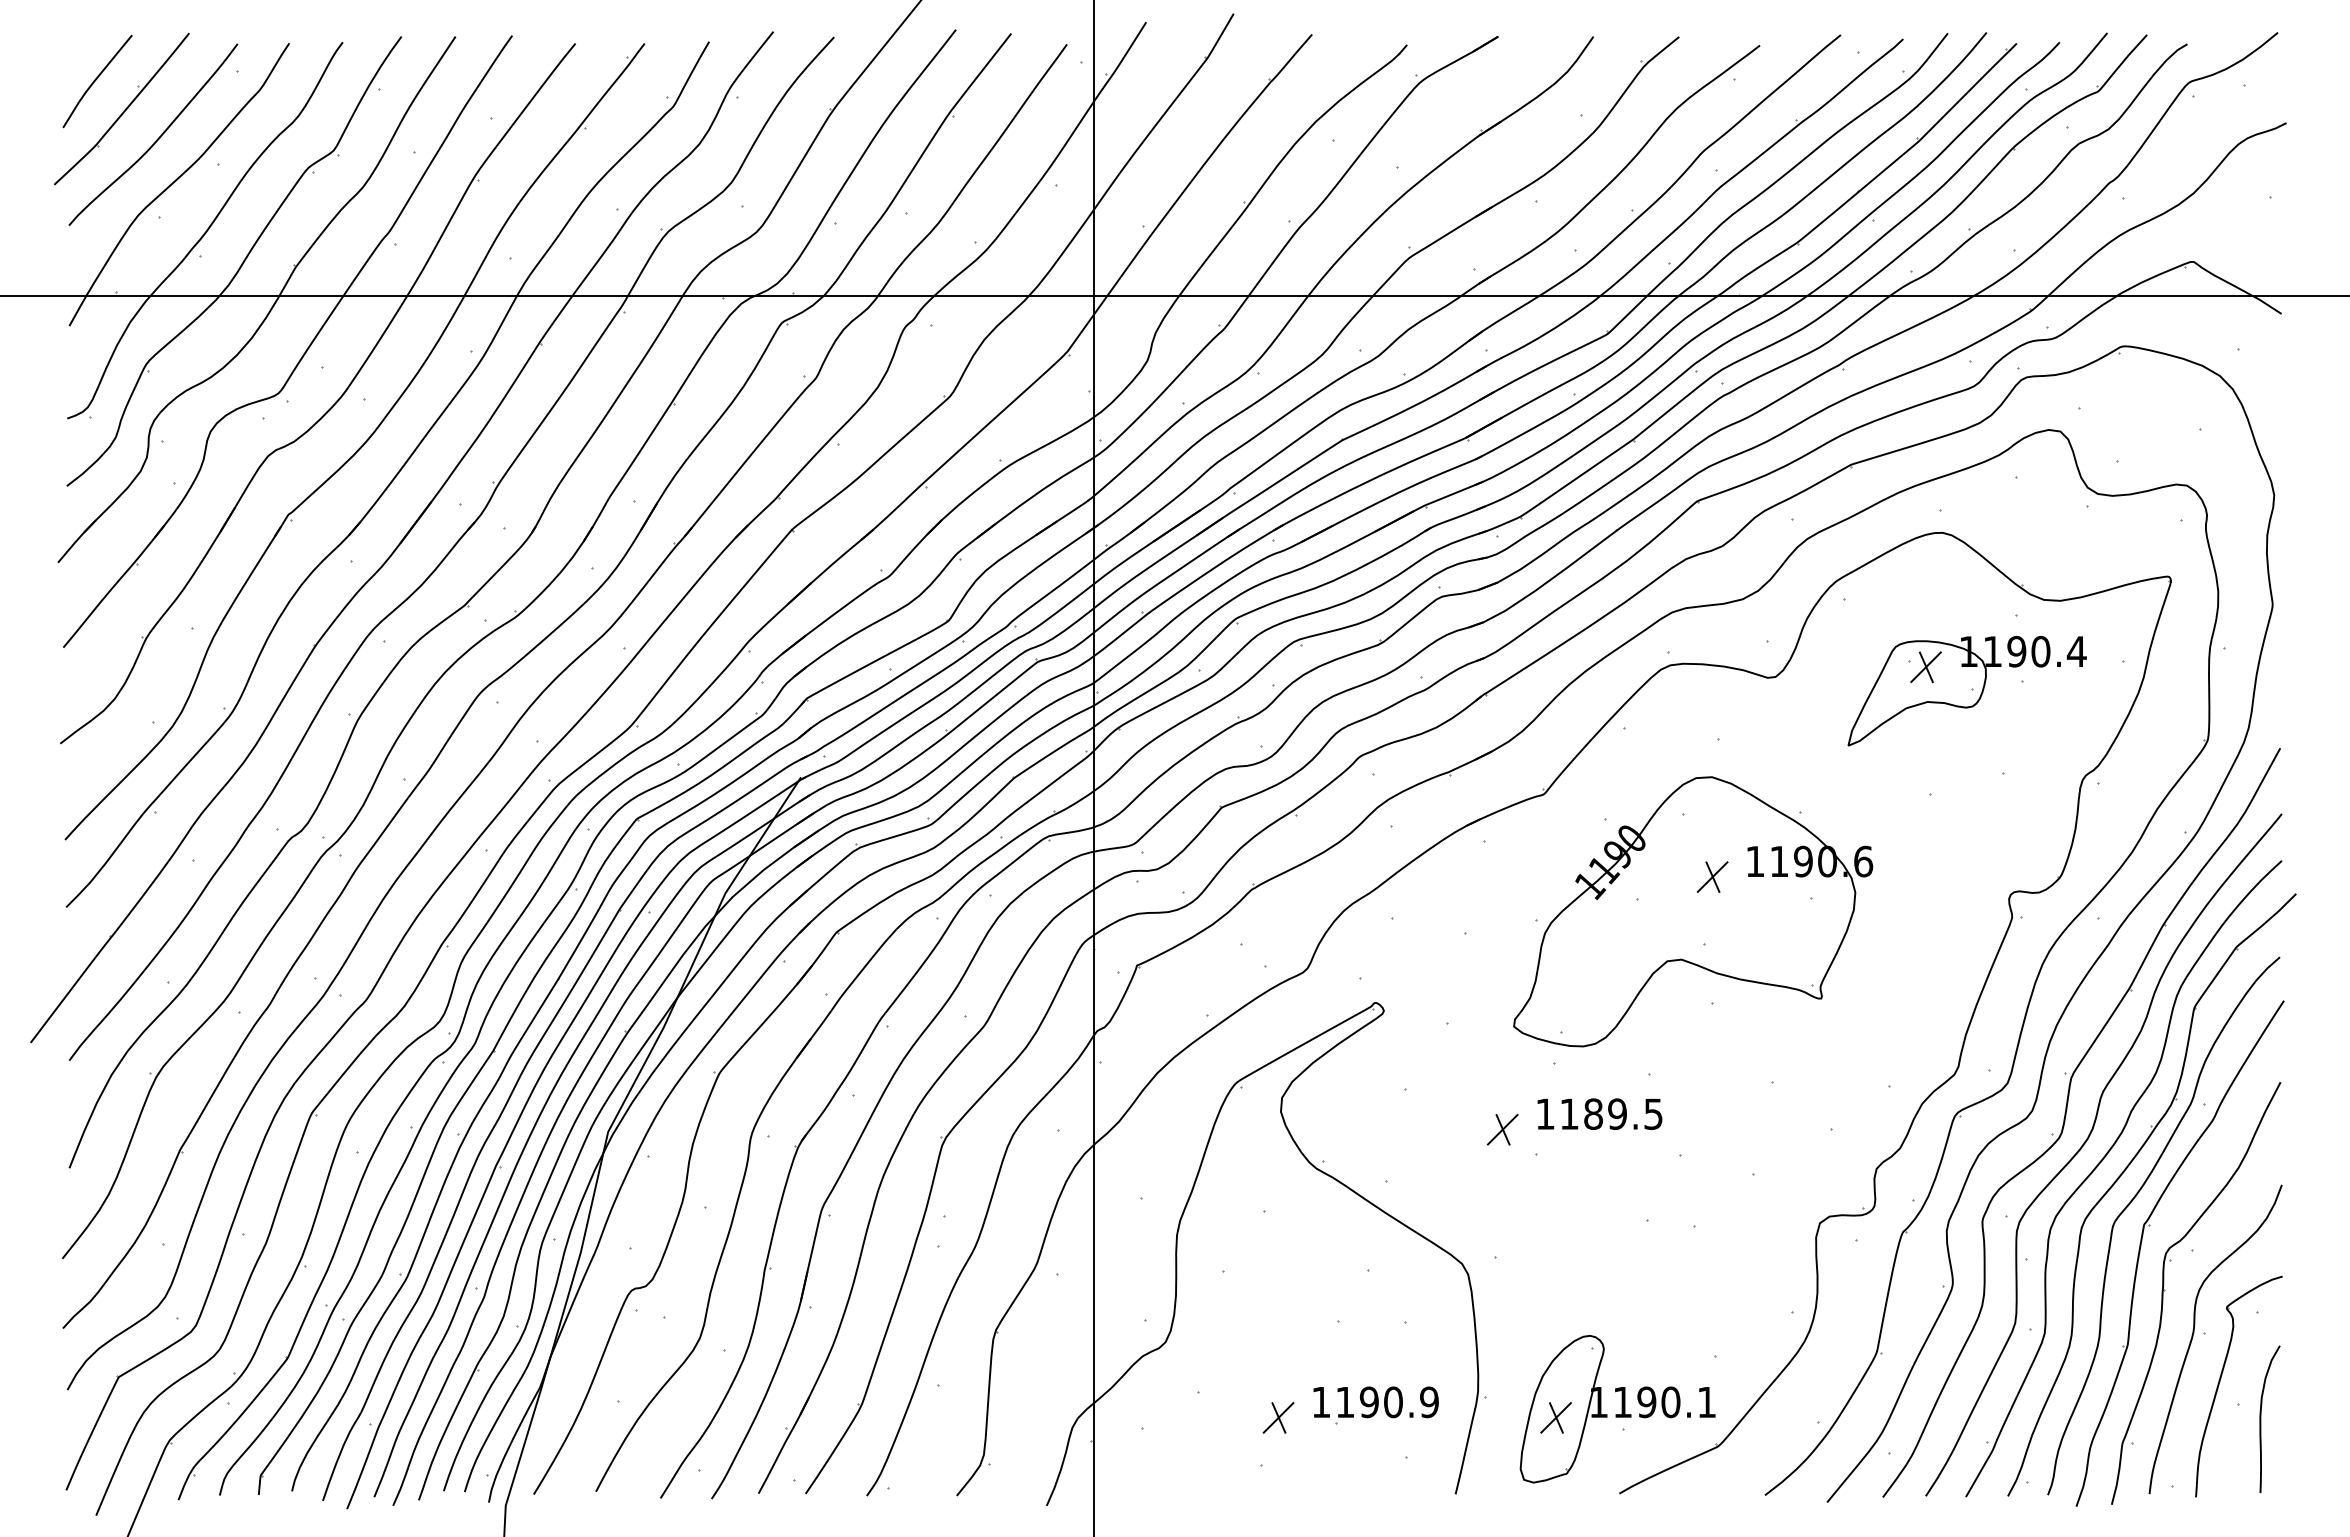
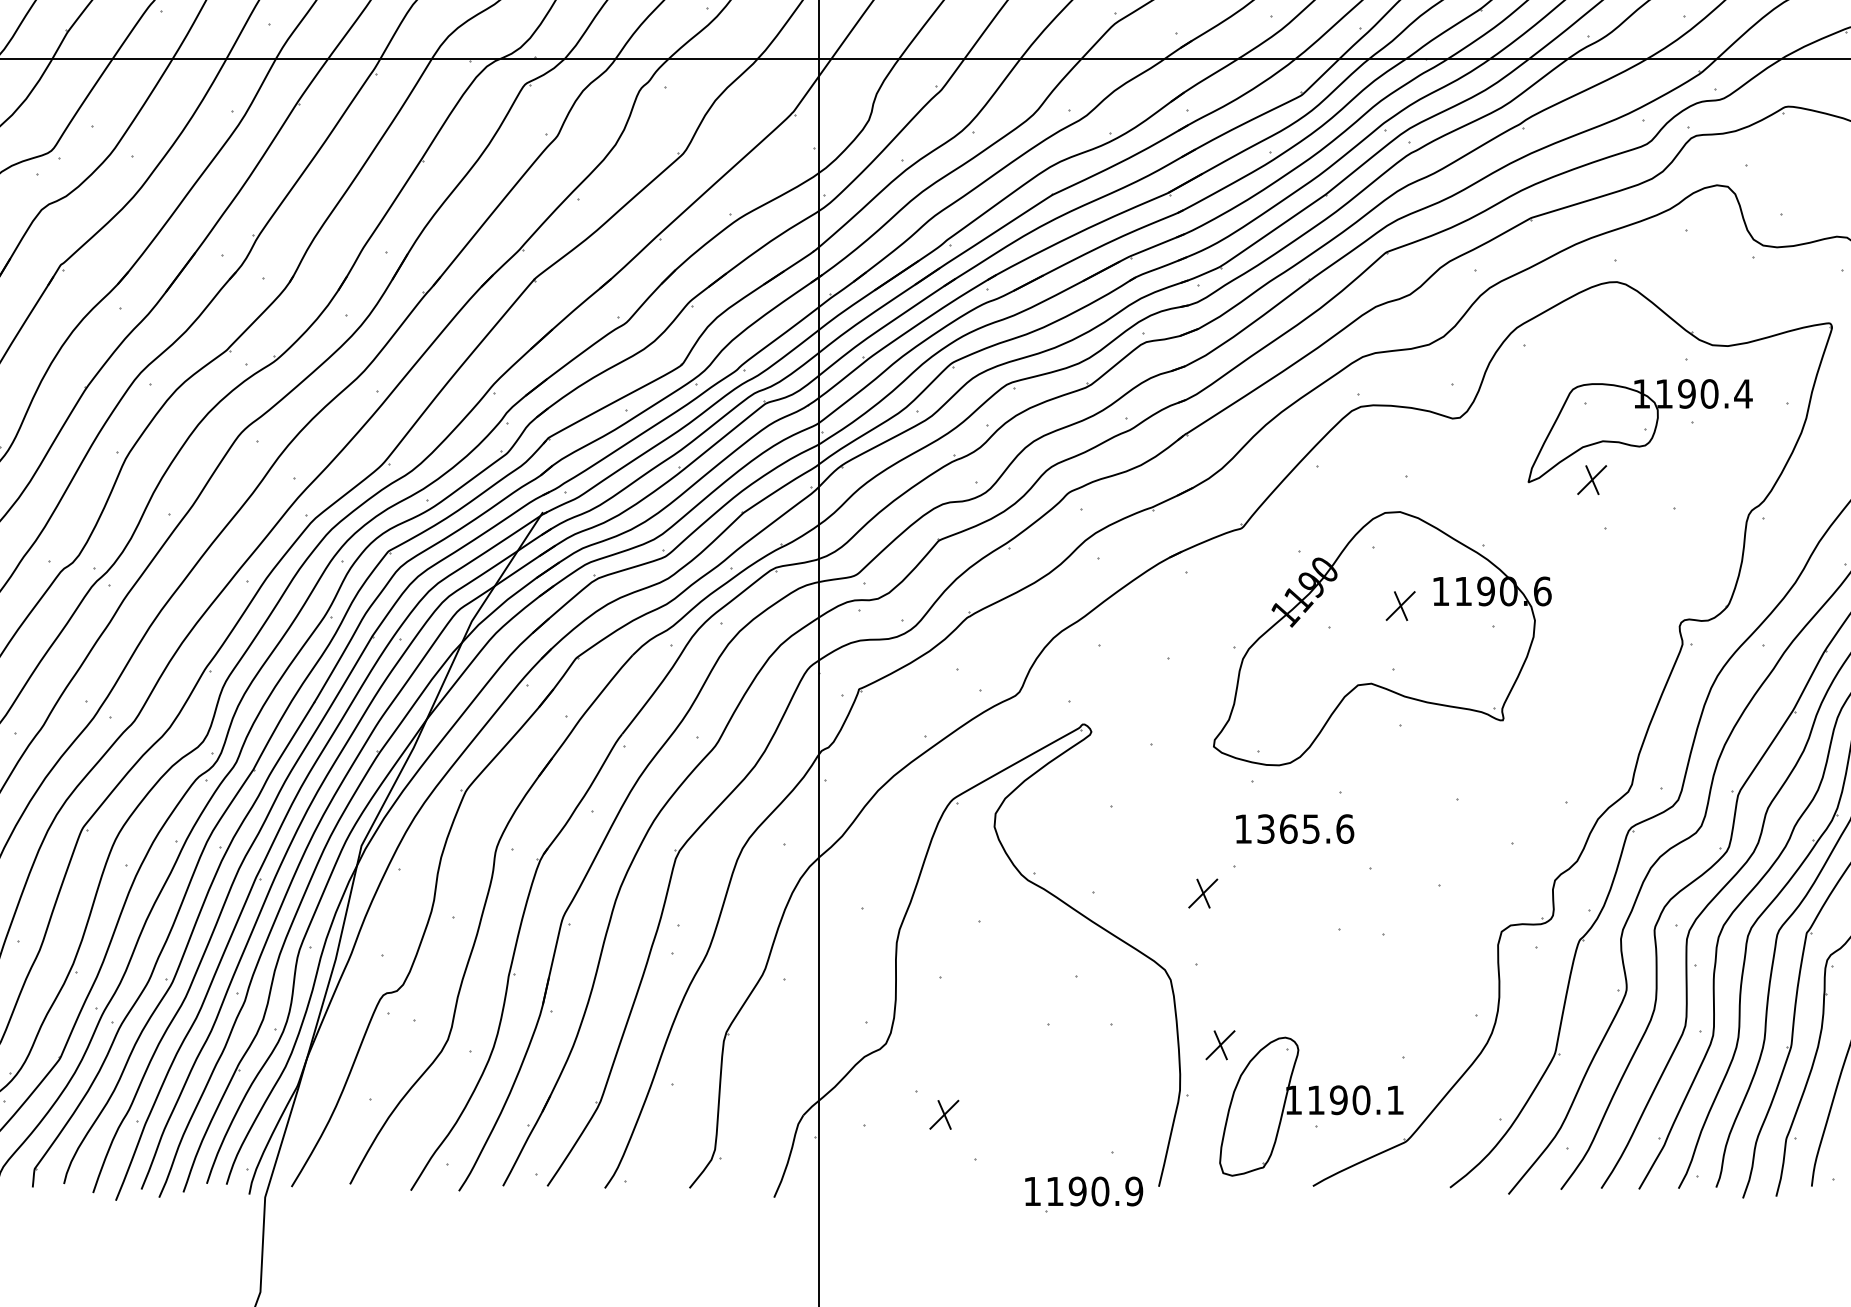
part: (1925, 667) -> (1591, 480), moved
text: (1611, 1113) -> (1305, 828), 1189.5 -> 1365.6
part: (1502, 1129) -> (1202, 893), moved
part: (1375, 1405) -> (1083, 1194), moved
part: (1278, 1417) -> (944, 1114), moved
part: (1555, 1417) -> (1219, 1044), moved

